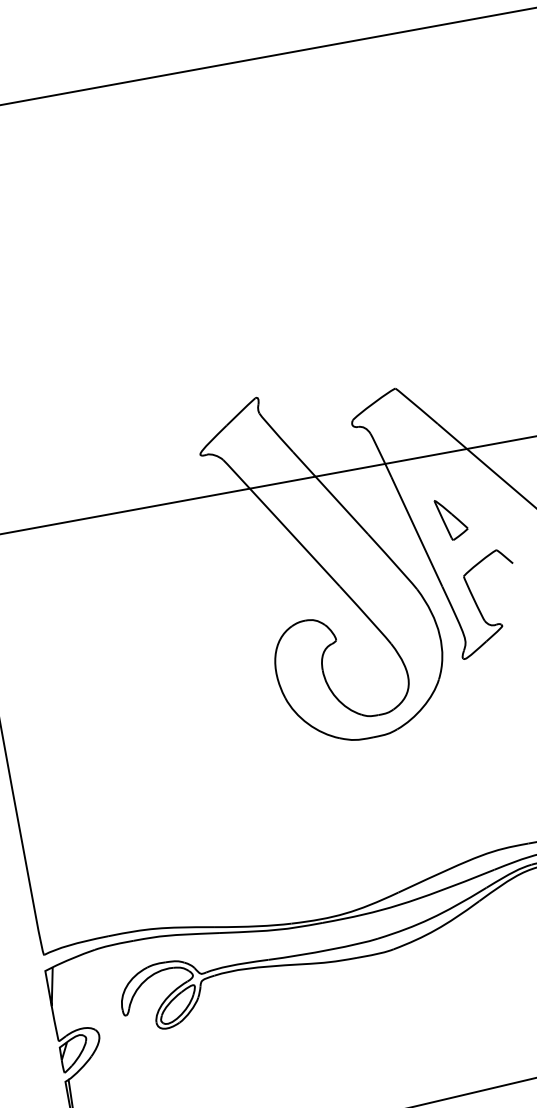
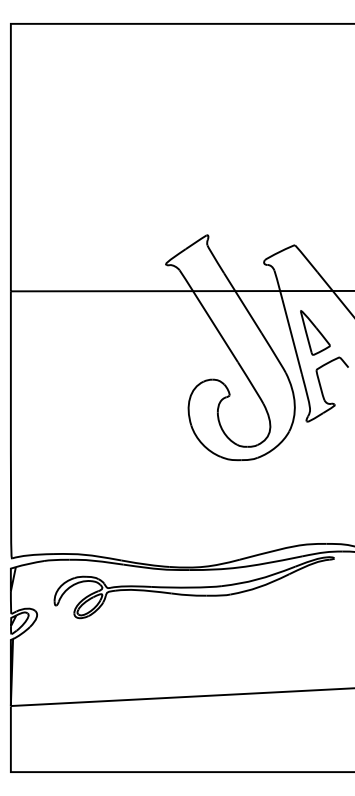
part: (451, 518) -> (315, 332), size x1.67

